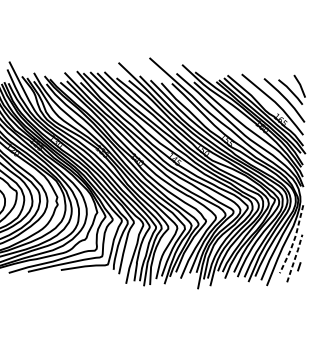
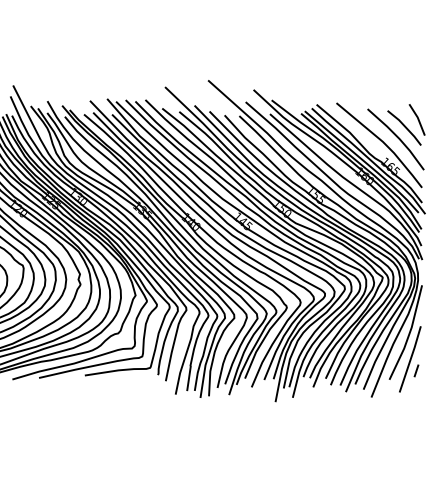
line: (294, 239) -> (409, 333), dashed -> solid
line: (294, 257) -> (410, 358), dashed -> solid

